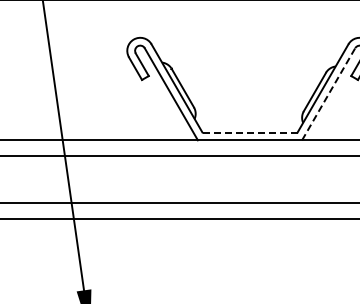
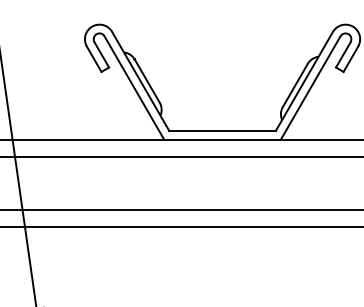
line: (328, 93) -> (310, 87), dashed -> solid
line: (250, 132) -> (223, 130), dashed -> solid

